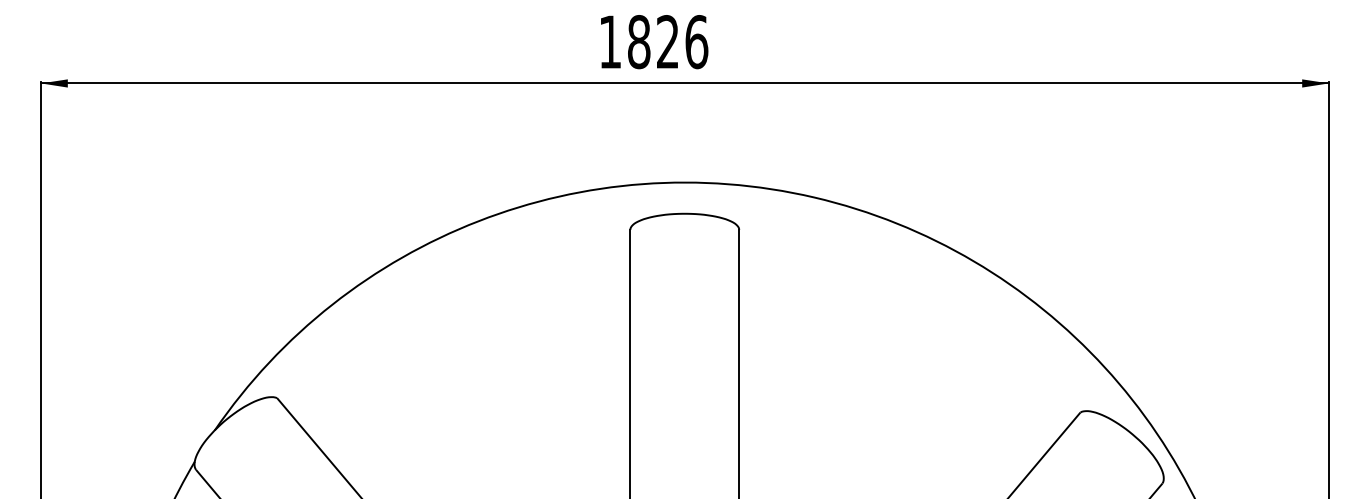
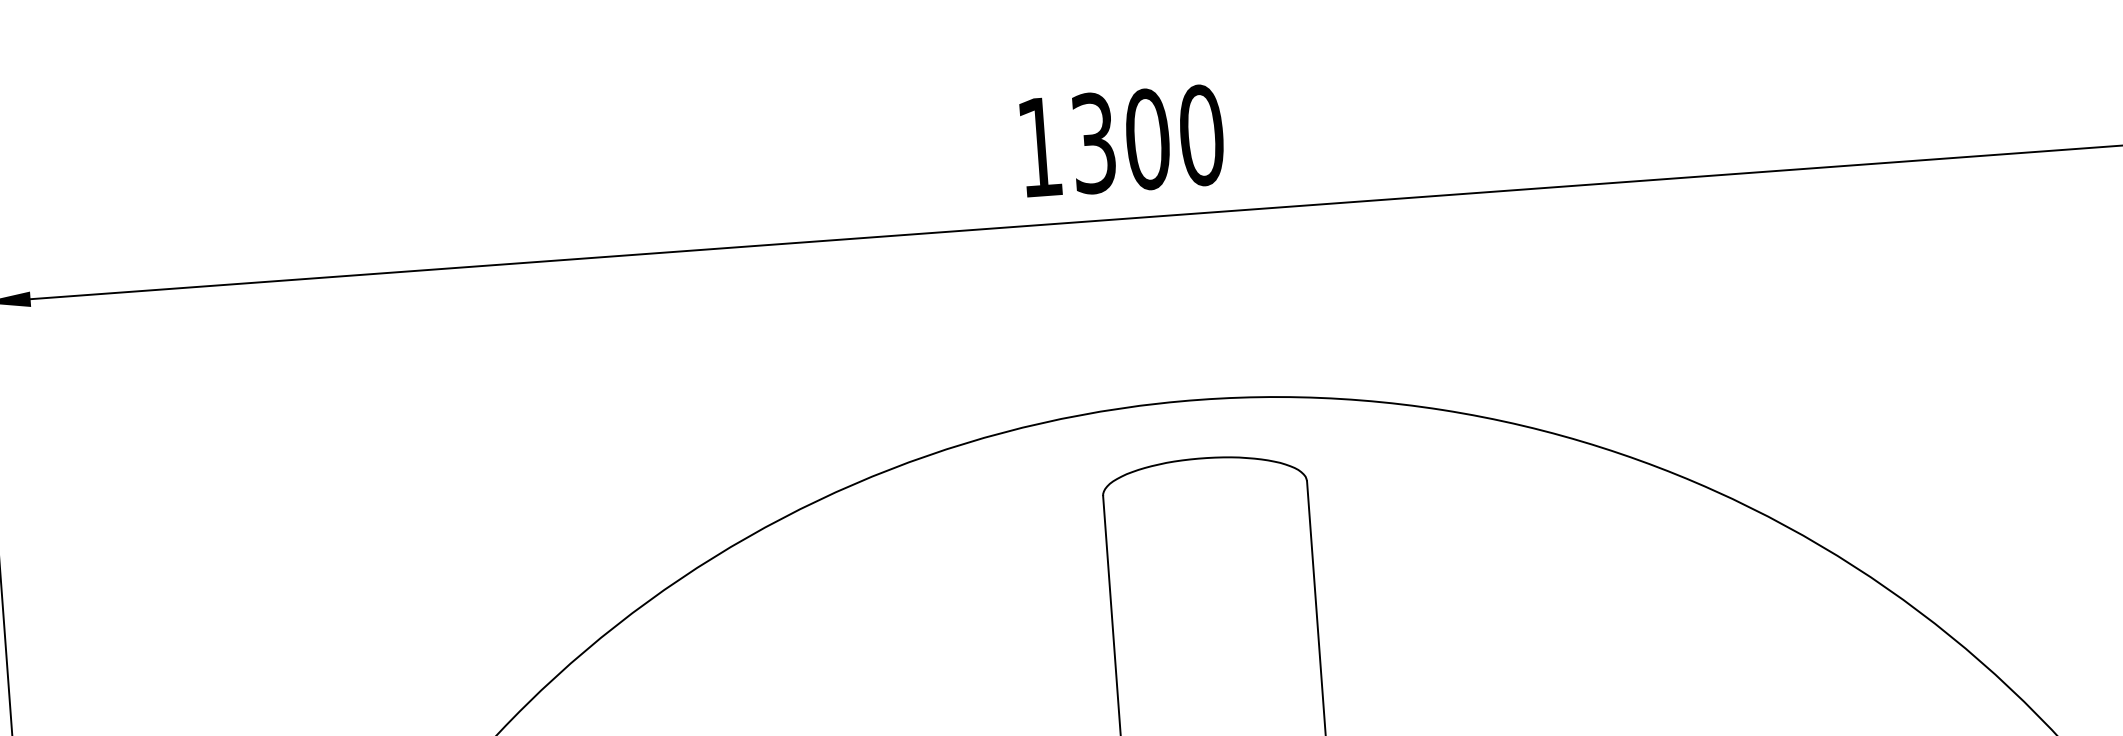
text: (668, 42) -> (1148, 140), 1826 -> 1300

